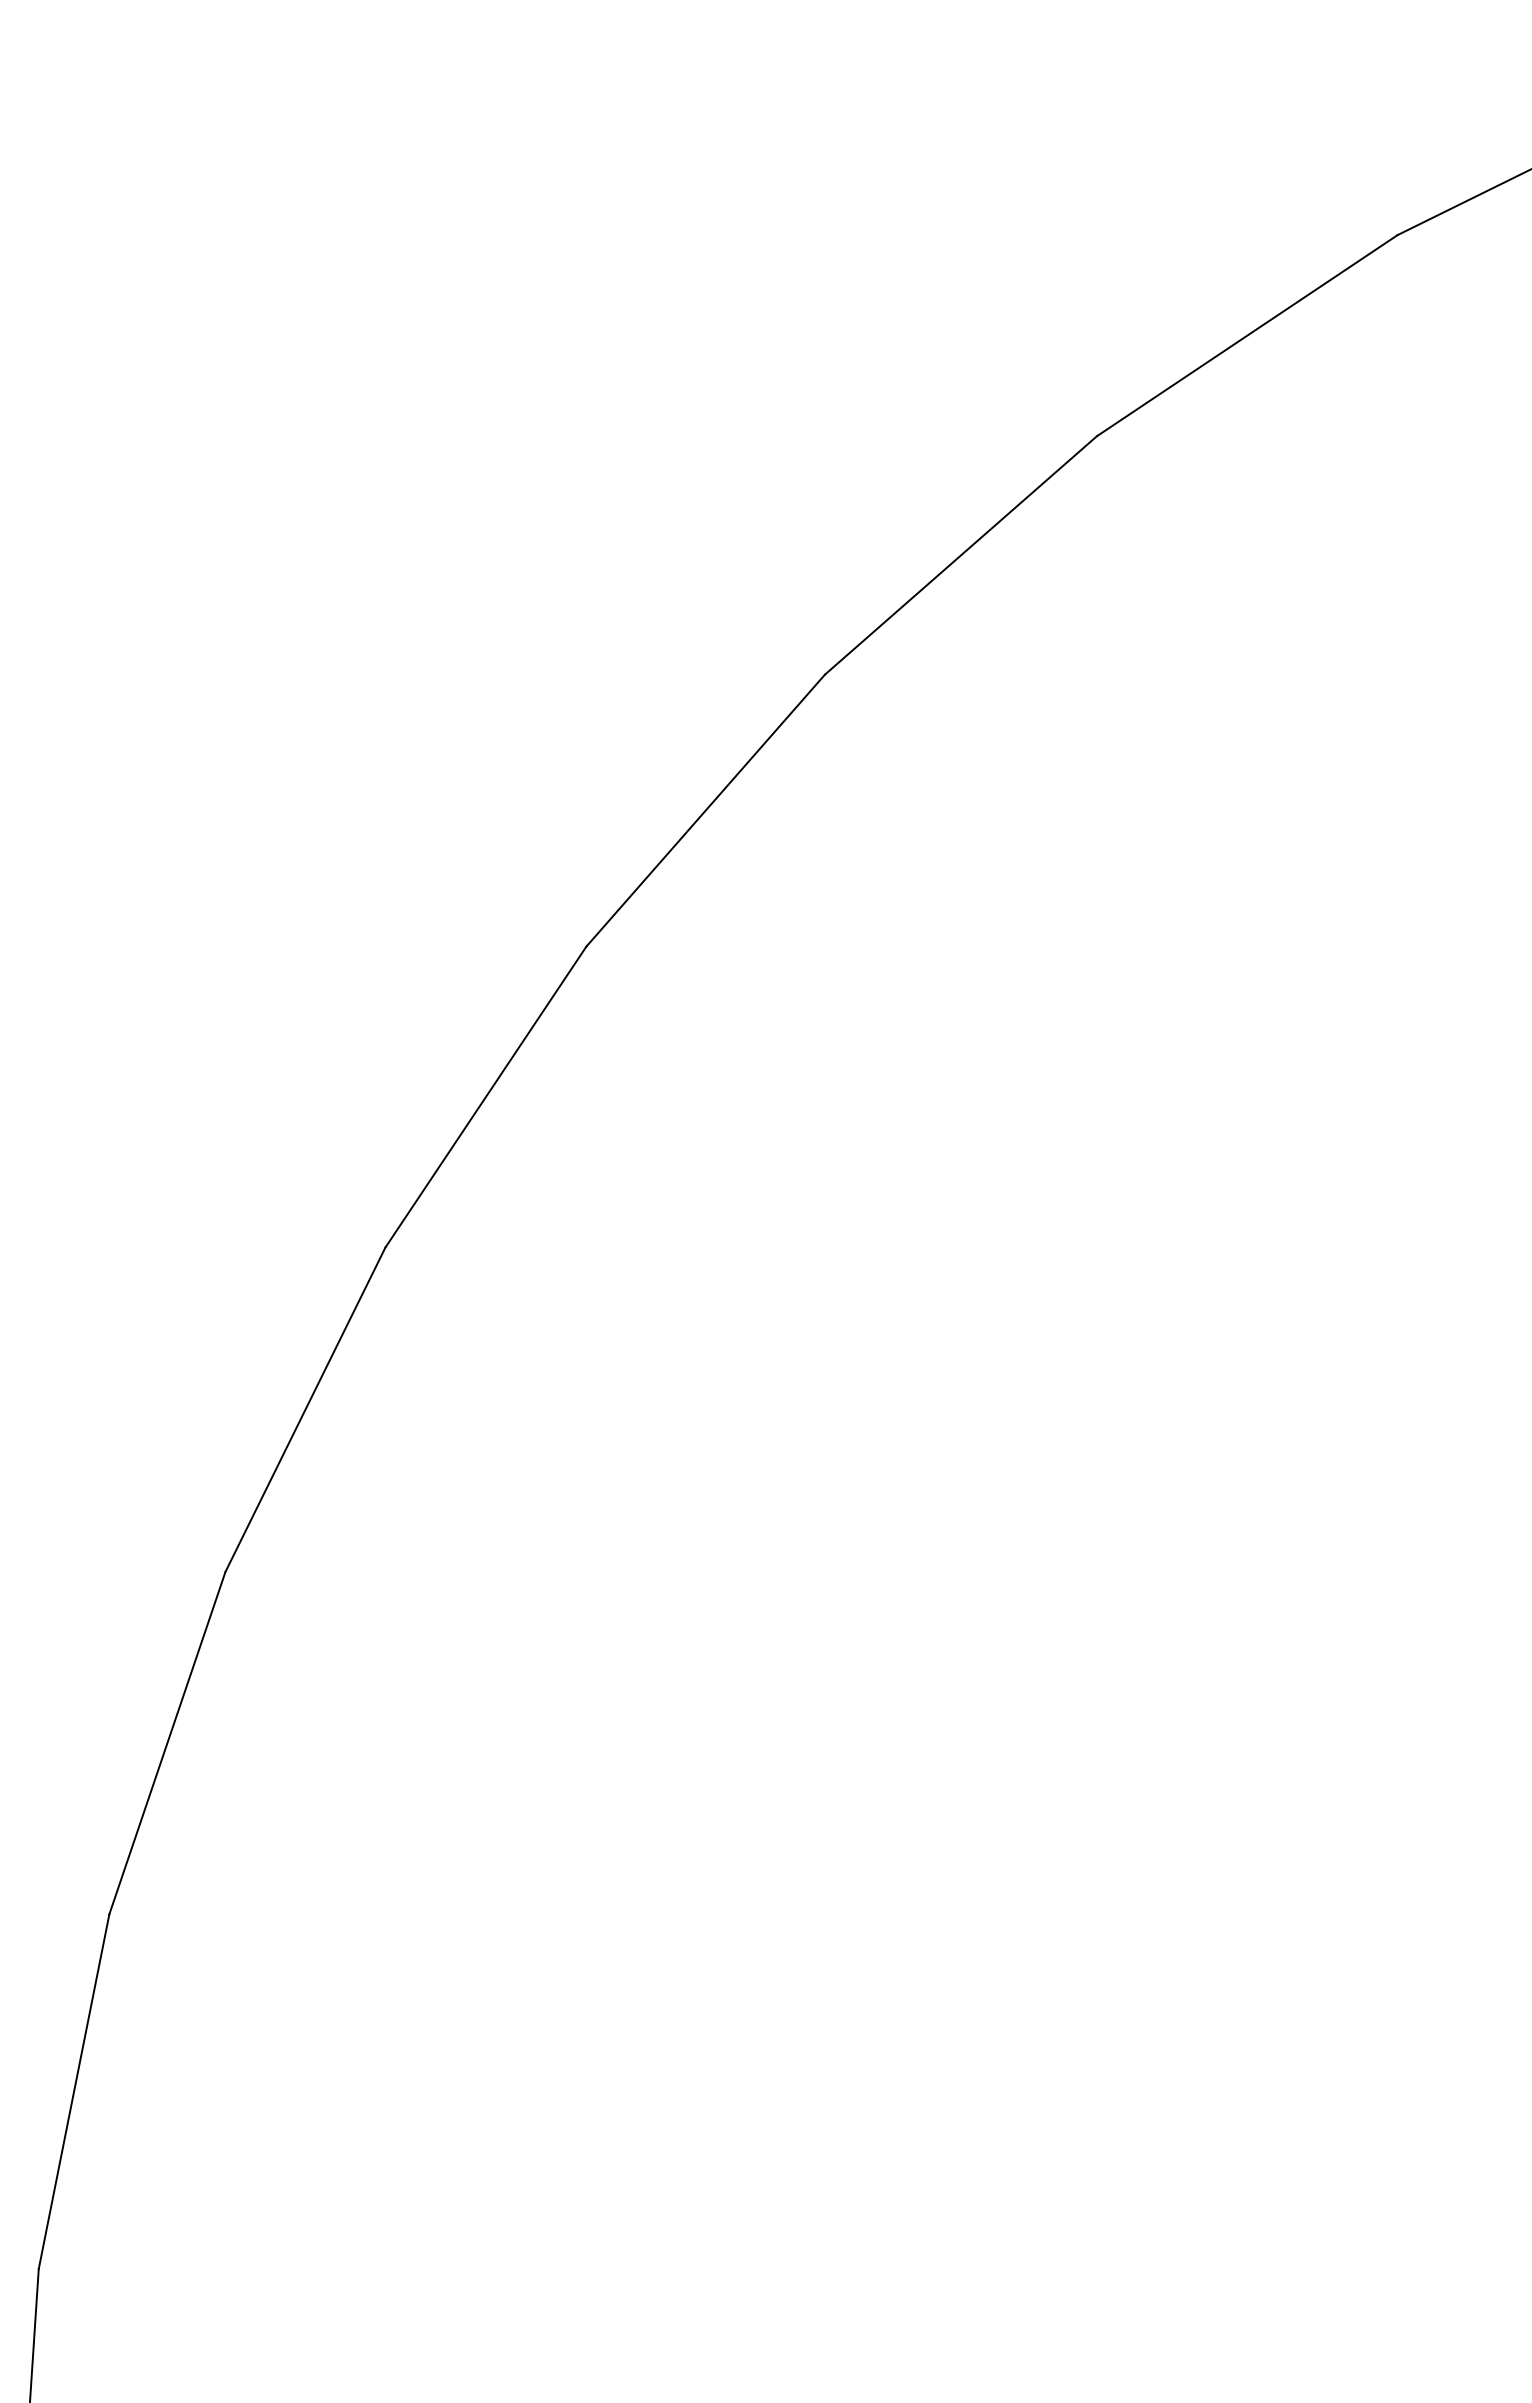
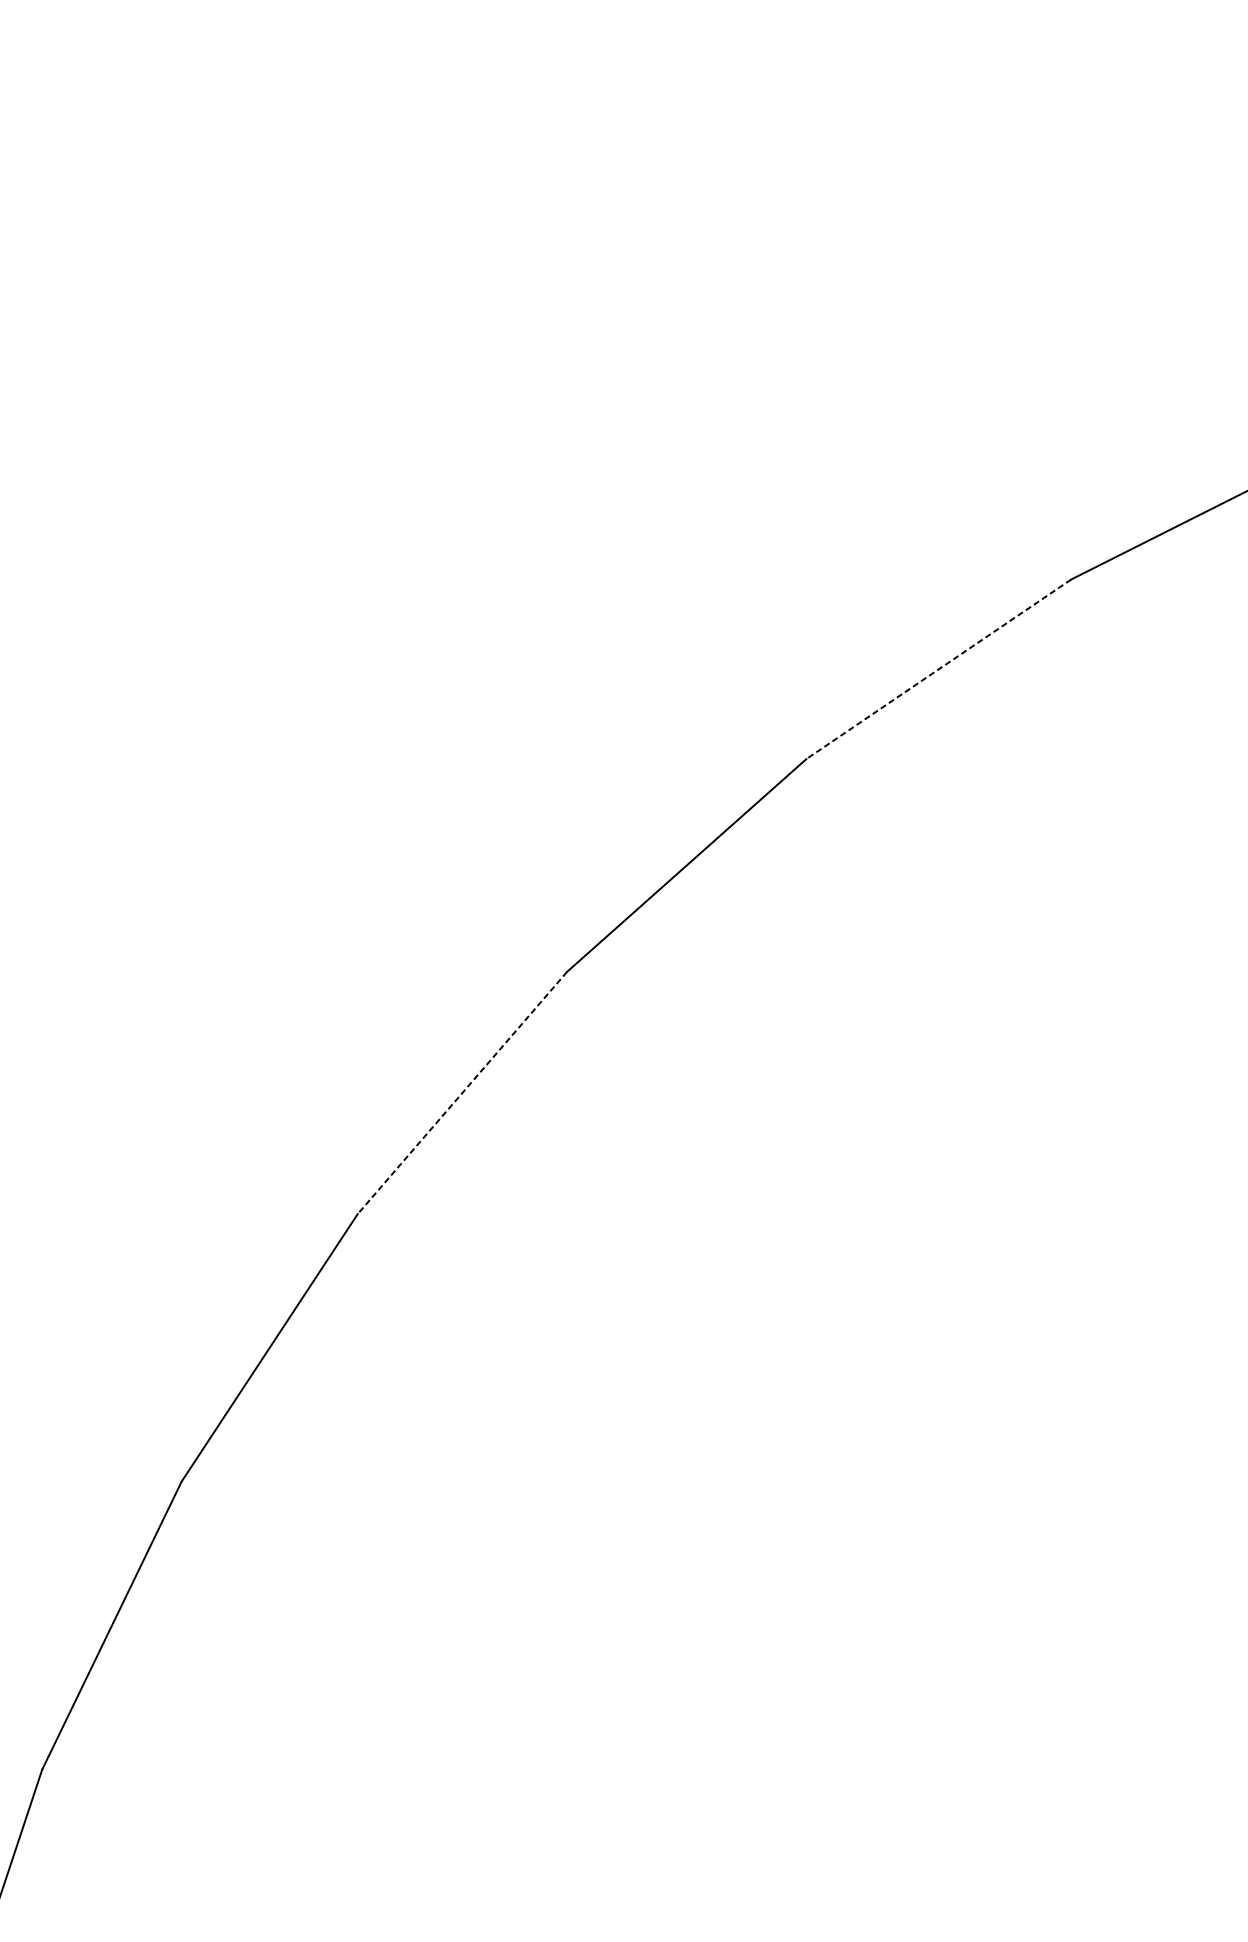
line: (960, 555) -> (938, 669), solid -> dashed
line: (485, 1096) -> (462, 1092), solid -> dashed

